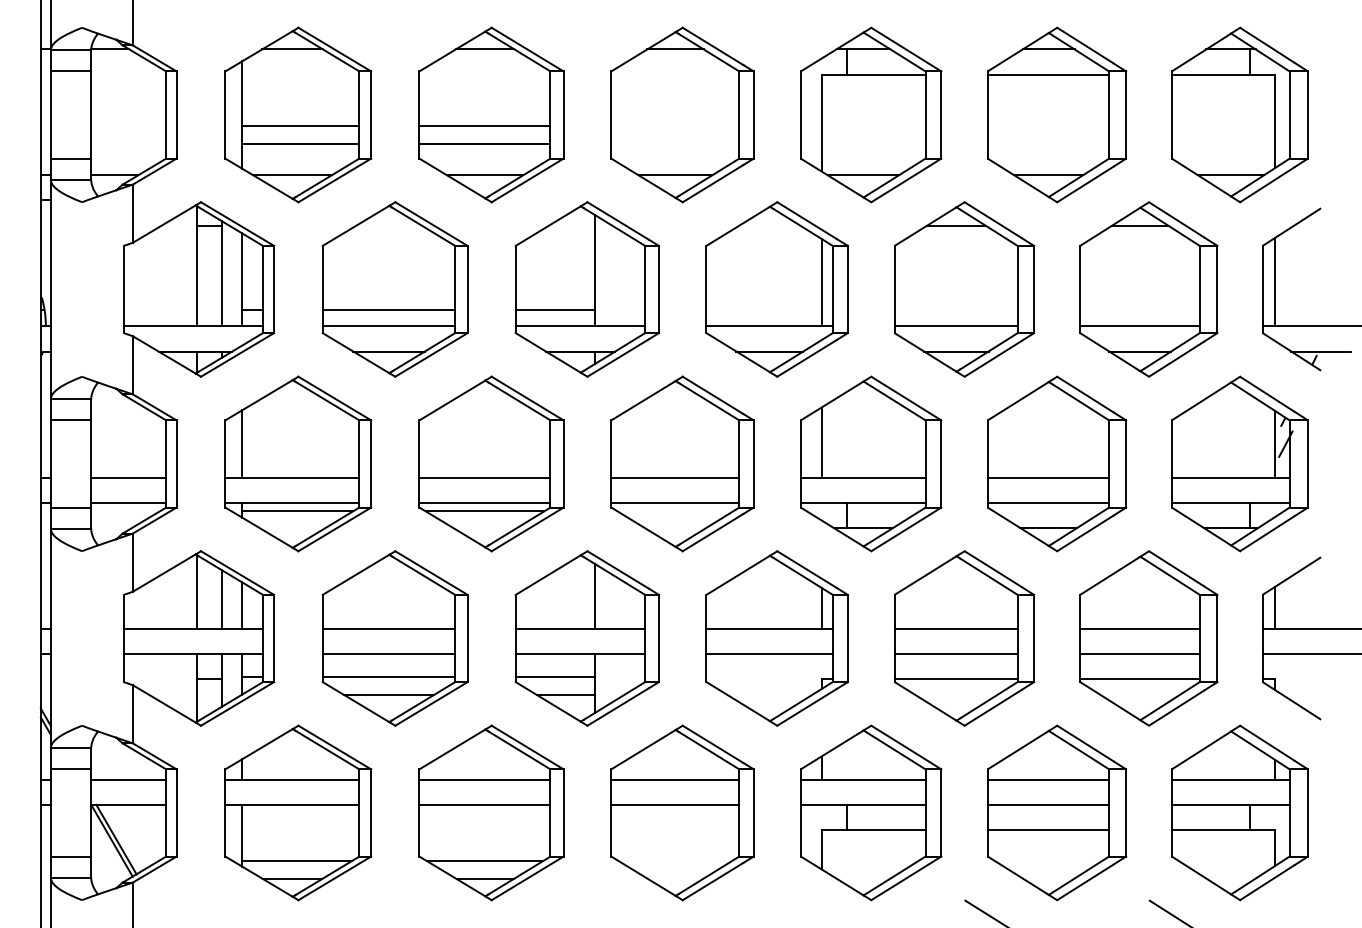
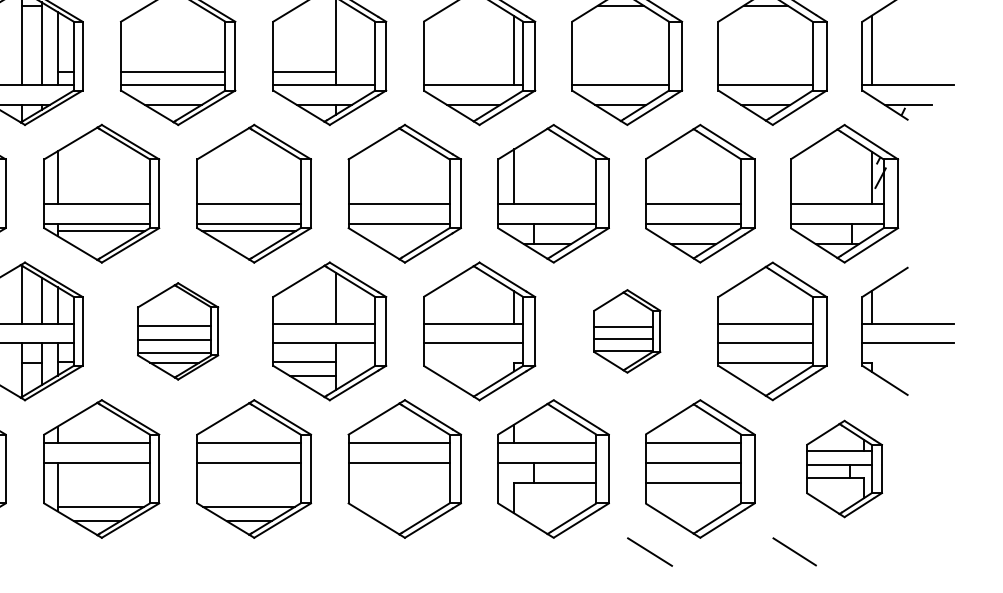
part: (394, 638) -> (177, 331), size x0.7
part: (964, 638) -> (627, 331), size x0.6
part: (1239, 812) -> (844, 468), size x0.7

